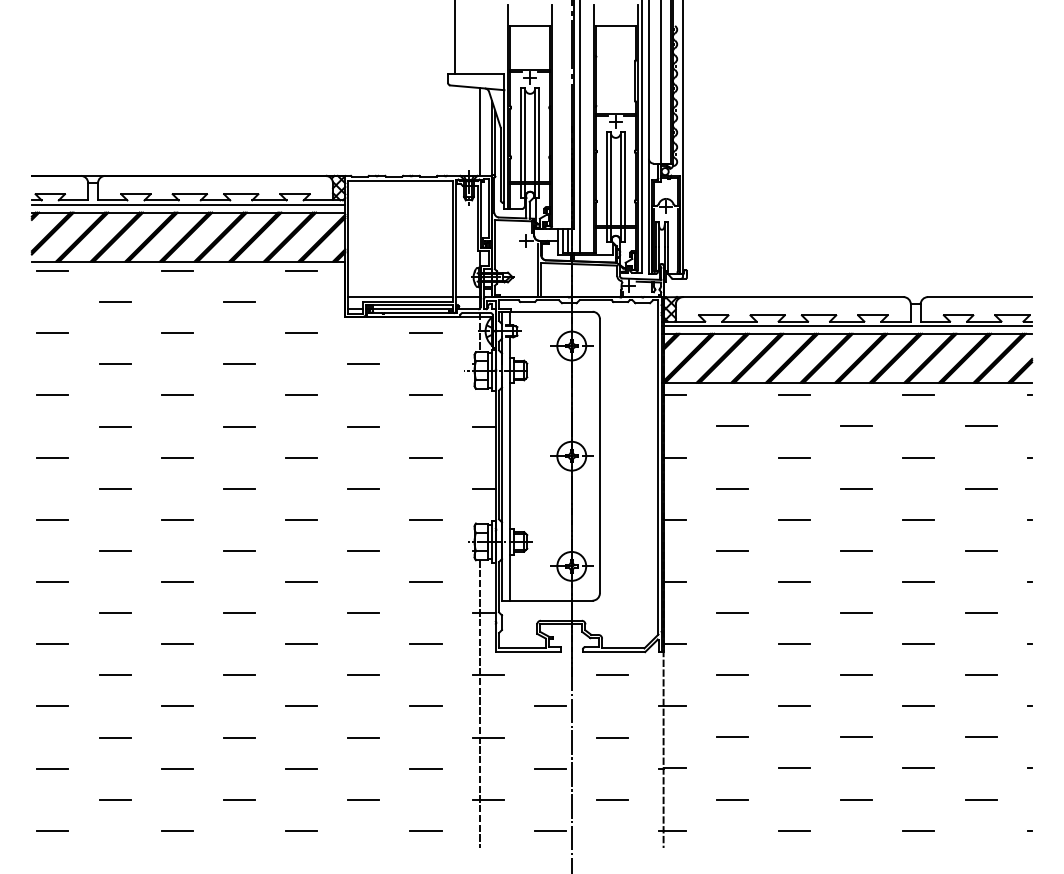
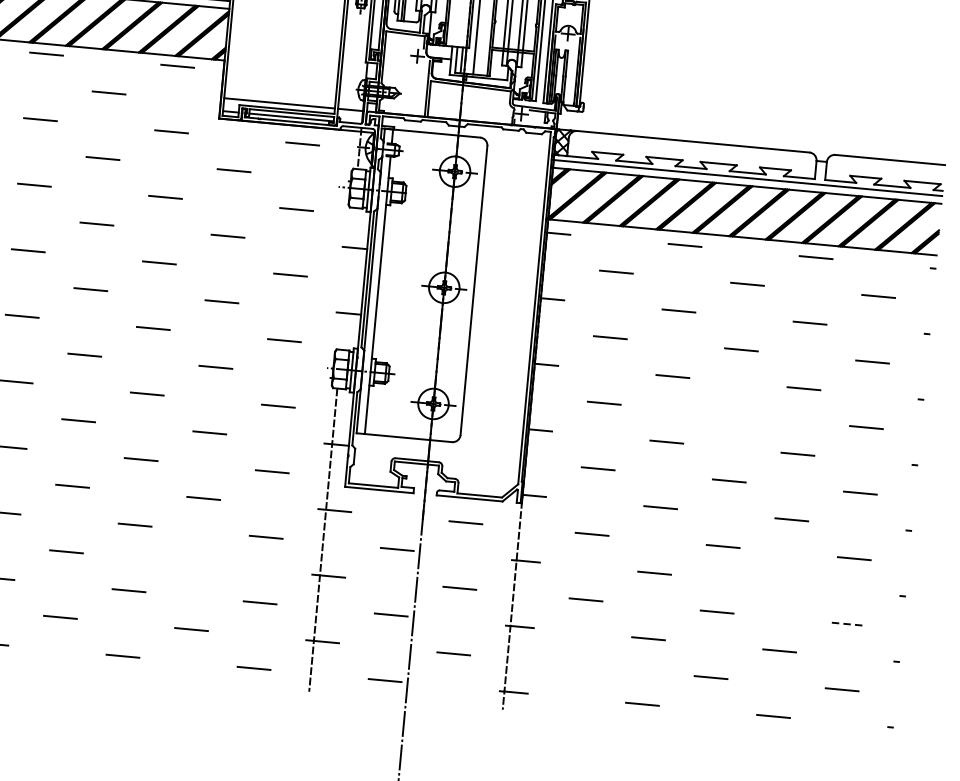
line: (856, 550) -> (735, 415), removed
line: (918, 706) -> (785, 585), removed
line: (363, 737) -> (197, 563), removed
line: (981, 737) -> (848, 624), solid -> dashed
line: (731, 799) -> (579, 665), removed

